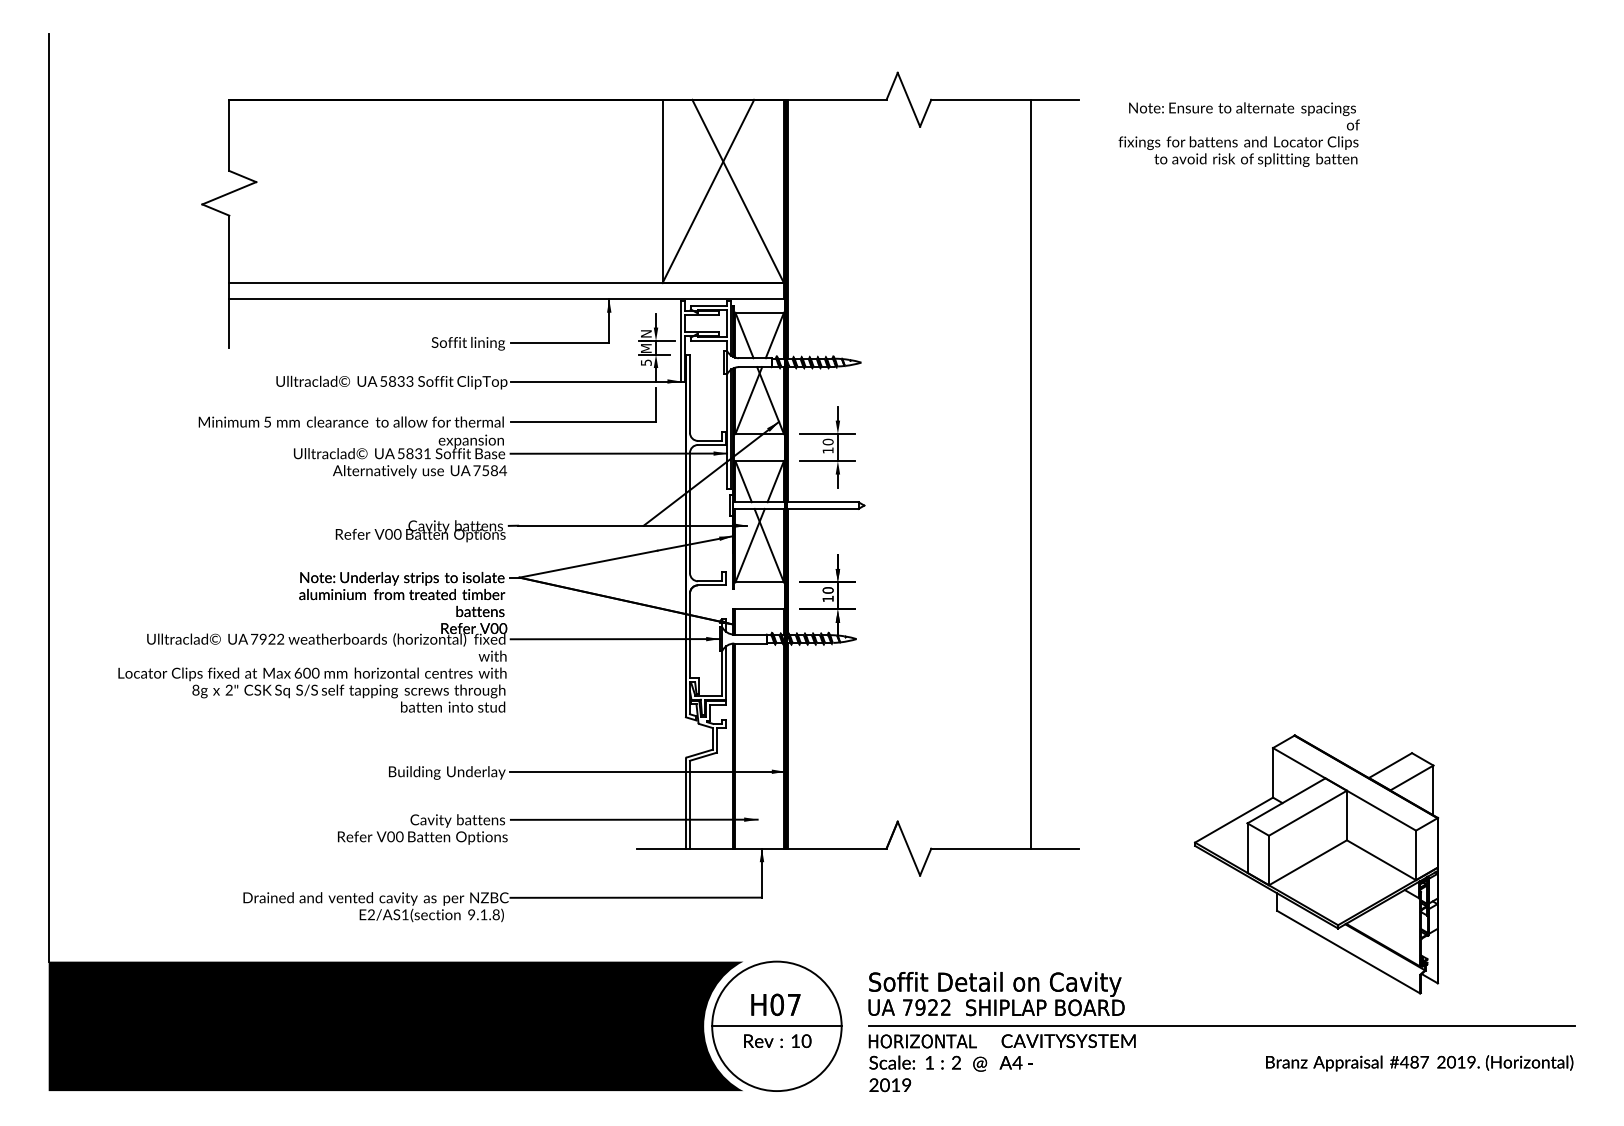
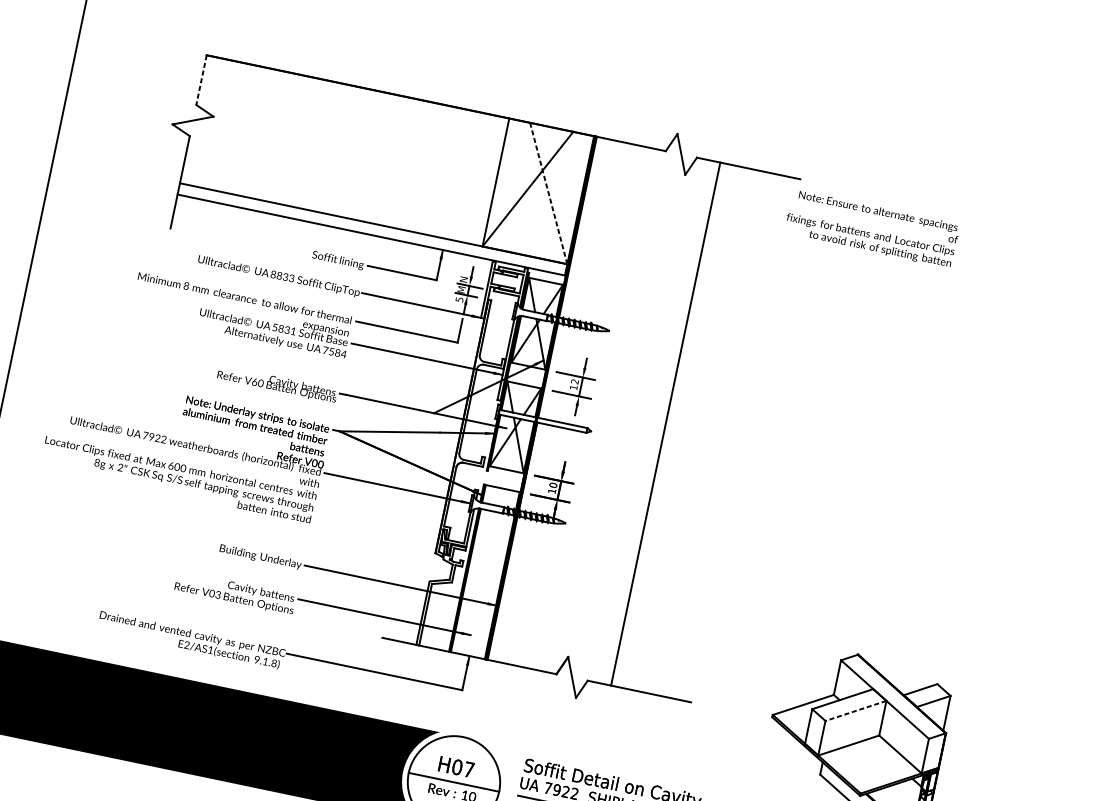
text: (1238, 134) -> (871, 228), moved
line: (229, 135) -> (201, 80), solid -> dashed
line: (738, 191) -> (548, 193), solid -> dashed
text: (383, 381) -> (273, 274), 5833 -> 8833
text: (267, 421) -> (186, 285), 5 -> 8
text: (827, 441) -> (574, 381), 10 -> 12
line: (1030, 473) -> (665, 423), moved
text: (388, 533) -> (254, 381), V00 -> V60
line: (1307, 813) -> (855, 711), solid -> dashed
text: (399, 836) -> (218, 594), V00 -> V03

